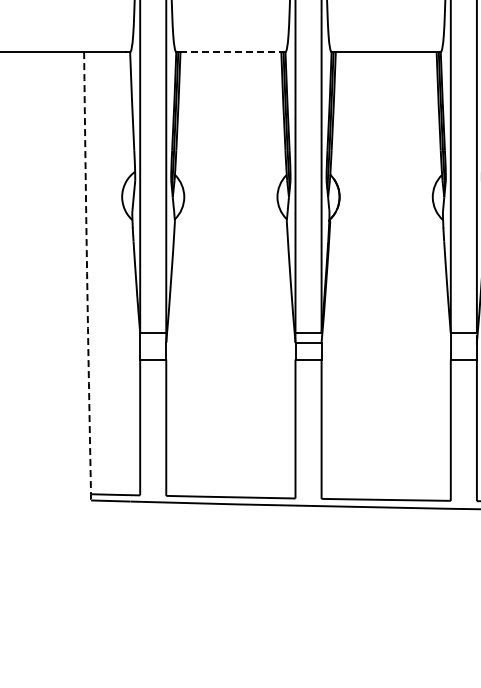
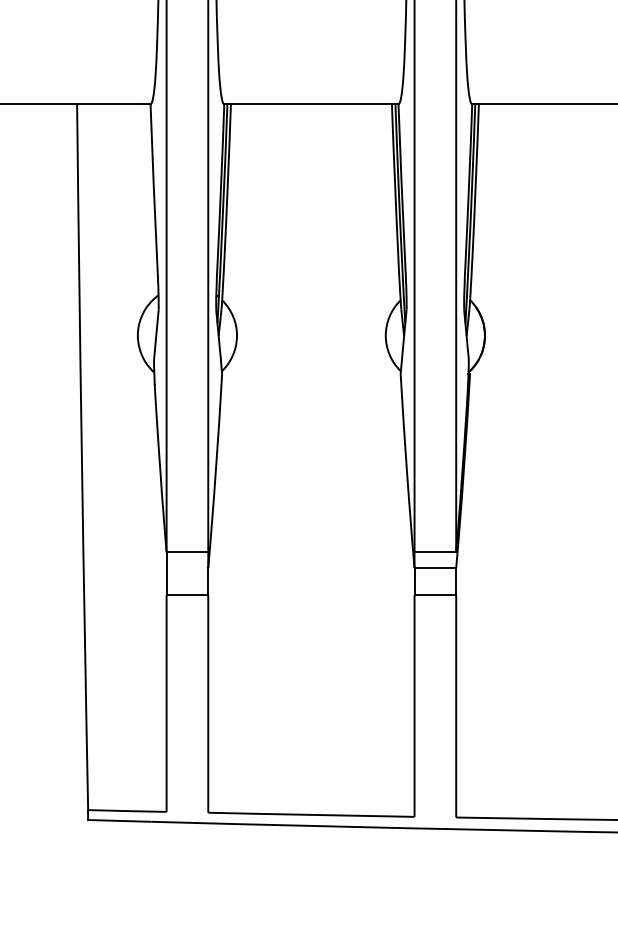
line: (231, 52) -> (312, 104), dashed -> solid
arc: (87, 273) -> (82, 457), dashed -> solid

